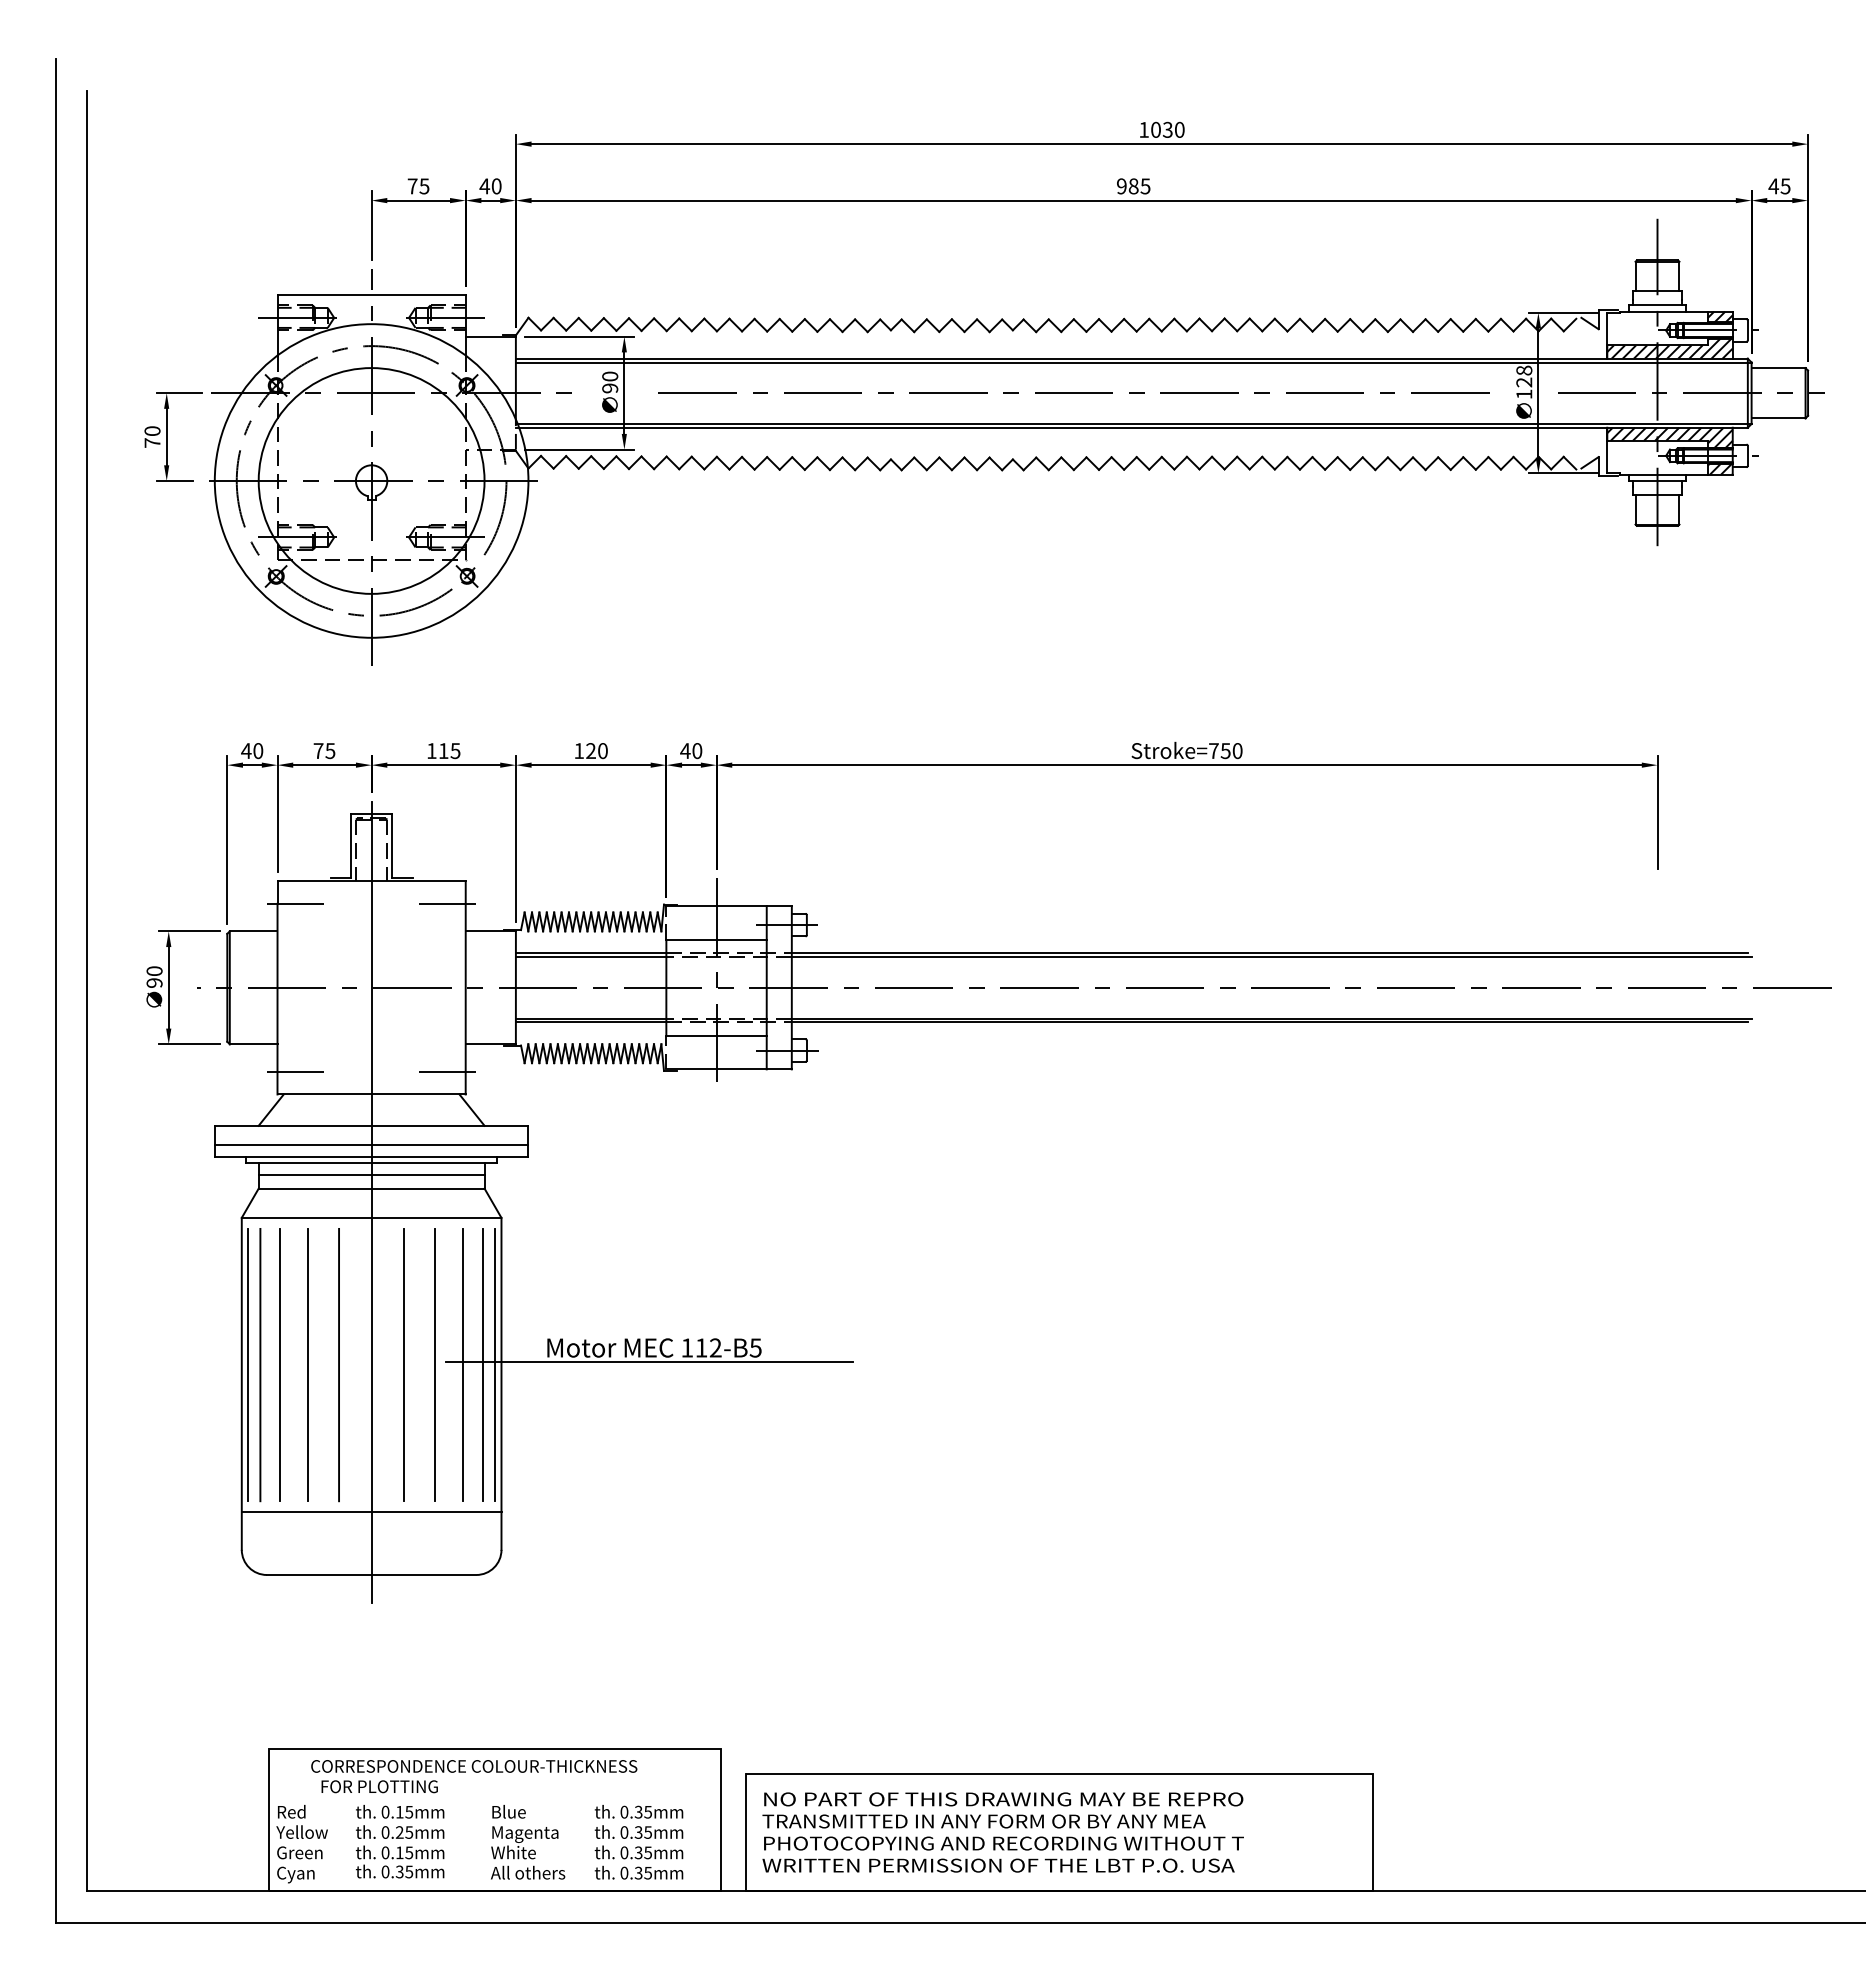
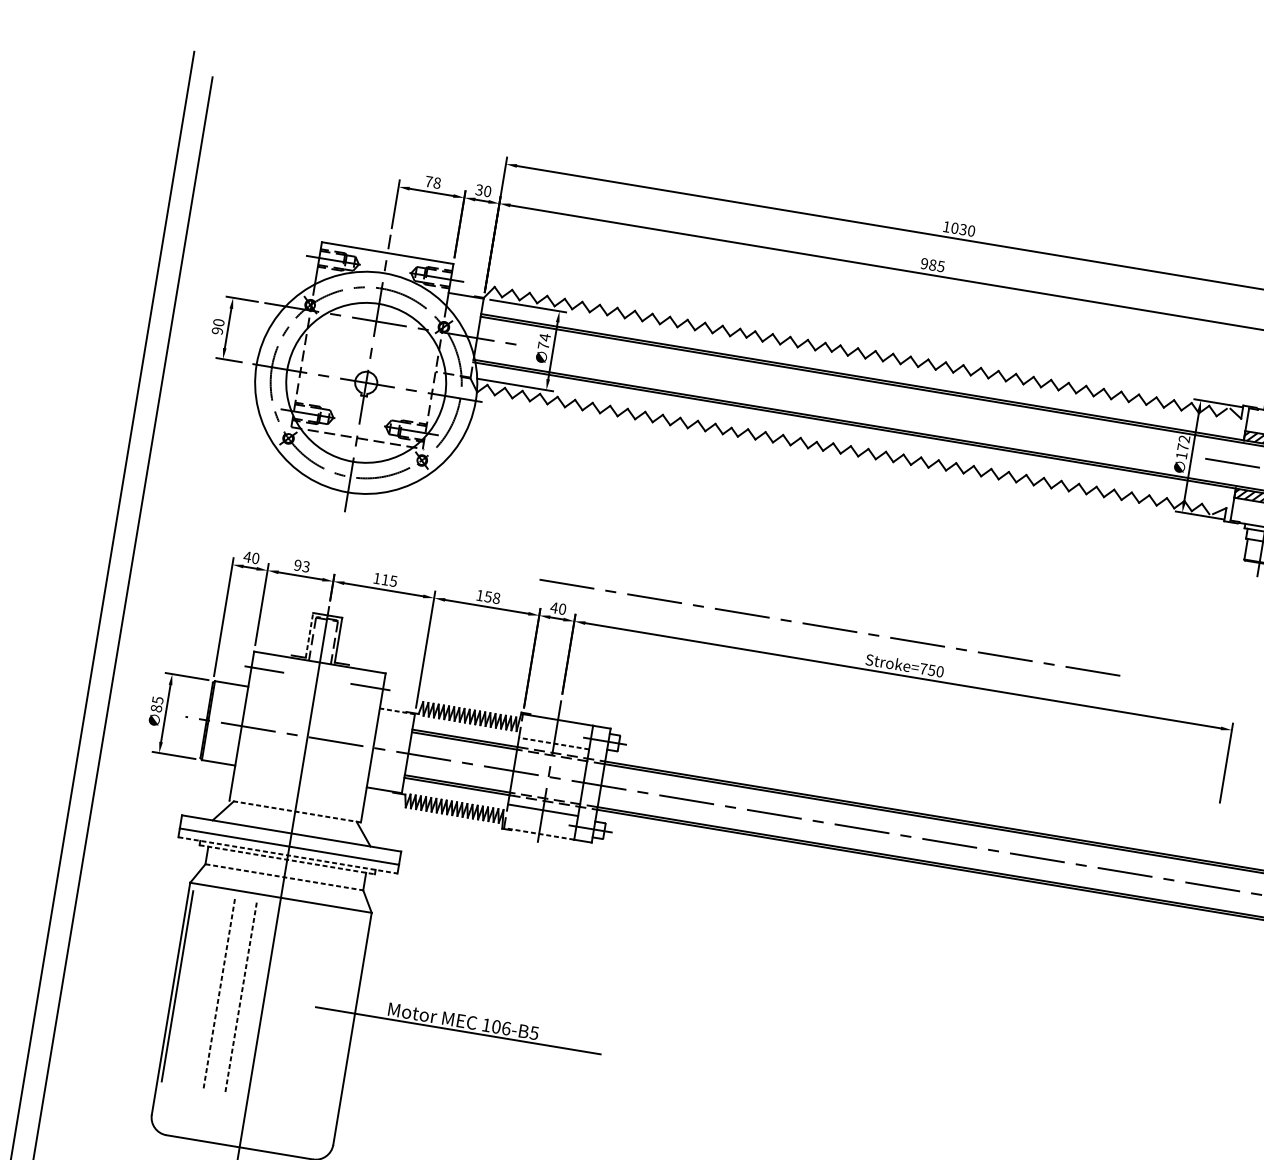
text: (424, 186) -> (437, 183), 75 -> 78
text: (484, 186) -> (479, 190), 40 -> 30
text: (1524, 376) -> (1183, 443), 128 -> 172
text: (610, 382) -> (544, 341), 90 -> 74
line: (1073, 392) -> (829, 627), moved
text: (152, 442) -> (217, 330), 70 -> 90
text: (324, 751) -> (301, 566), 75 -> 93
text: (596, 751) -> (492, 597), 120 -> 158
line: (350, 845) -> (309, 635), solid -> dashed
line: (490, 931) -> (397, 711), solid -> dashed
line: (716, 940) -> (554, 743), solid -> dashed
text: (154, 976) -> (157, 704), 90 -> 85
line: (716, 1069) -> (539, 834), solid -> dashed
line: (295, 1071) -> (244, 786), removed
line: (447, 1071) -> (350, 804), removed
line: (371, 1094) -> (295, 811), solid -> dashed
line: (371, 1157) -> (287, 855), solid -> dashed
line: (372, 1163) -> (287, 859), solid -> dashed
line: (371, 1174) -> (285, 867), removed
line: (371, 1188) -> (284, 877), solid -> dashed
text: (708, 1347) -> (501, 1027), 112-B5 -> 106-B5
line: (260, 1364) -> (186, 987), removed
line: (280, 1364) -> (200, 989), removed
line: (307, 1364) -> (219, 992), solid -> dashed
line: (339, 1364) -> (241, 996), solid -> dashed
line: (404, 1364) -> (286, 1004), removed
line: (435, 1364) -> (308, 1007), removed
line: (462, 1364) -> (327, 1010), removed
line: (482, 1364) -> (341, 1013), removed
line: (495, 1364) -> (350, 1014), removed
line: (371, 1512) -> (246, 1103), removed

